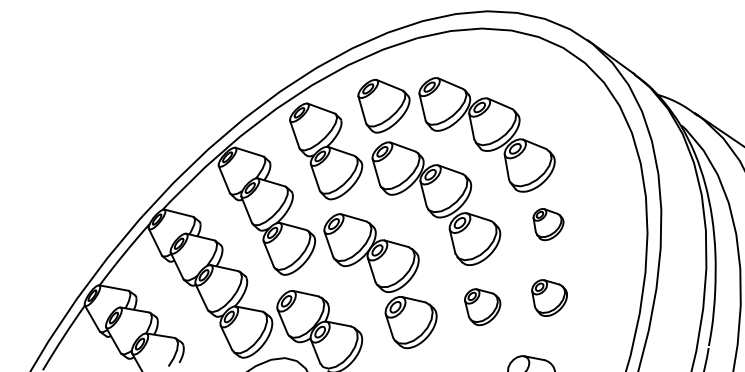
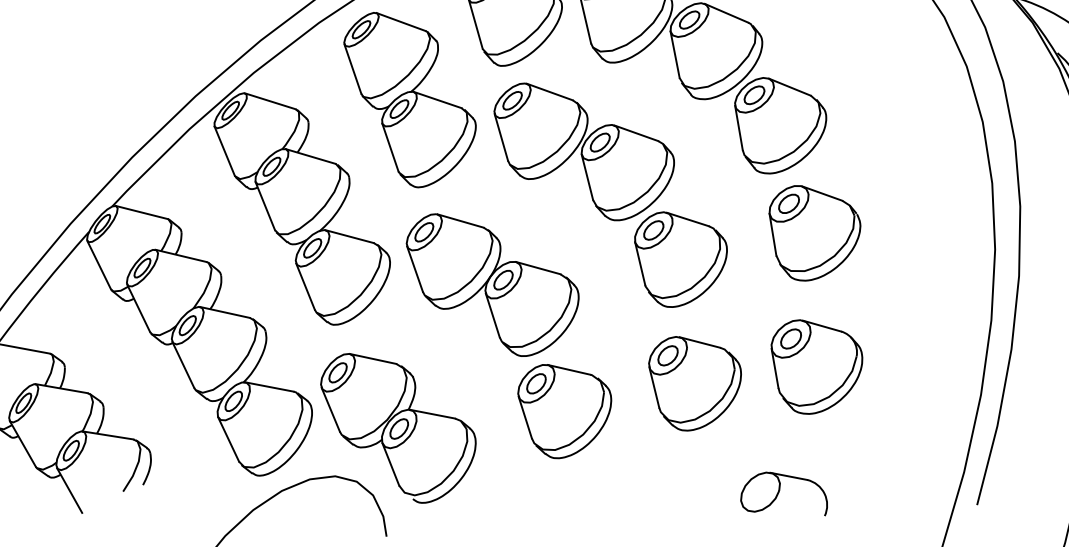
part: (548, 224) -> (814, 233), size x1.67
part: (549, 297) -> (816, 365), size x1.43
part: (482, 306) -> (694, 382), size x1.43

